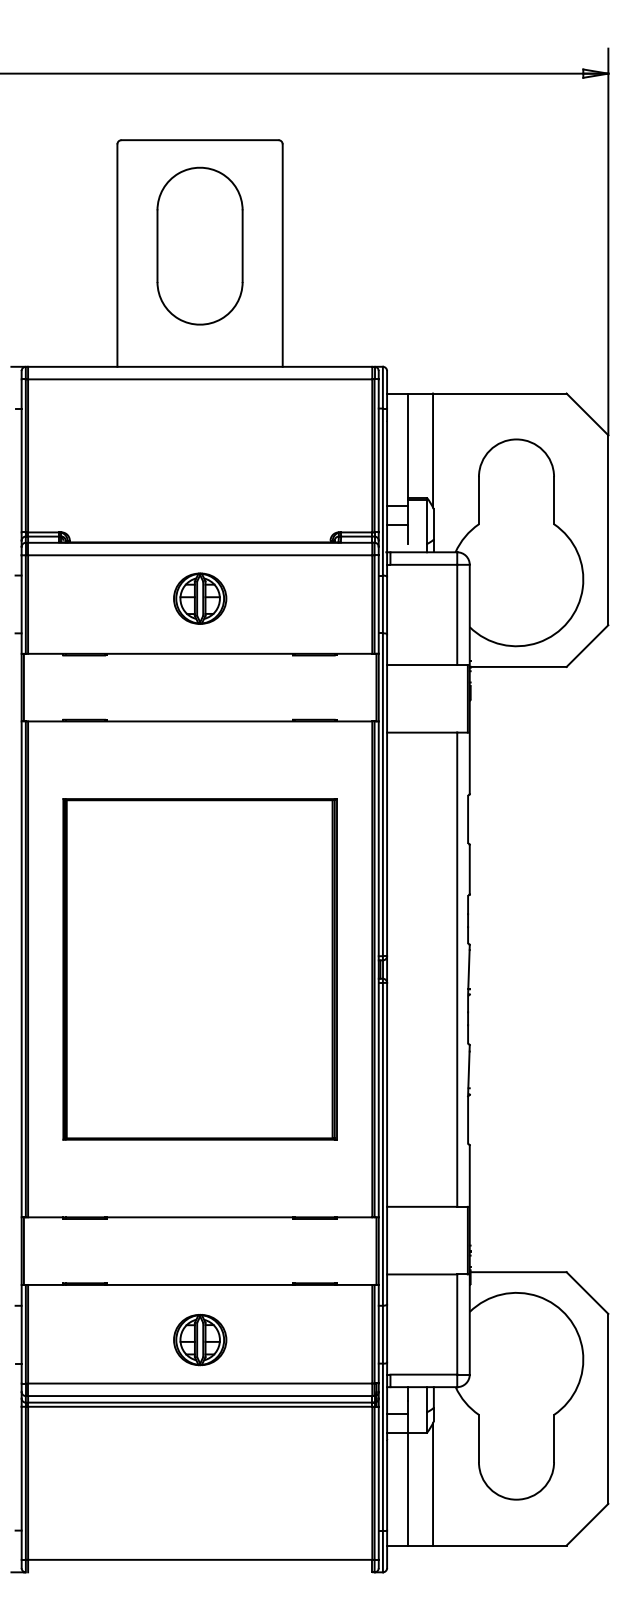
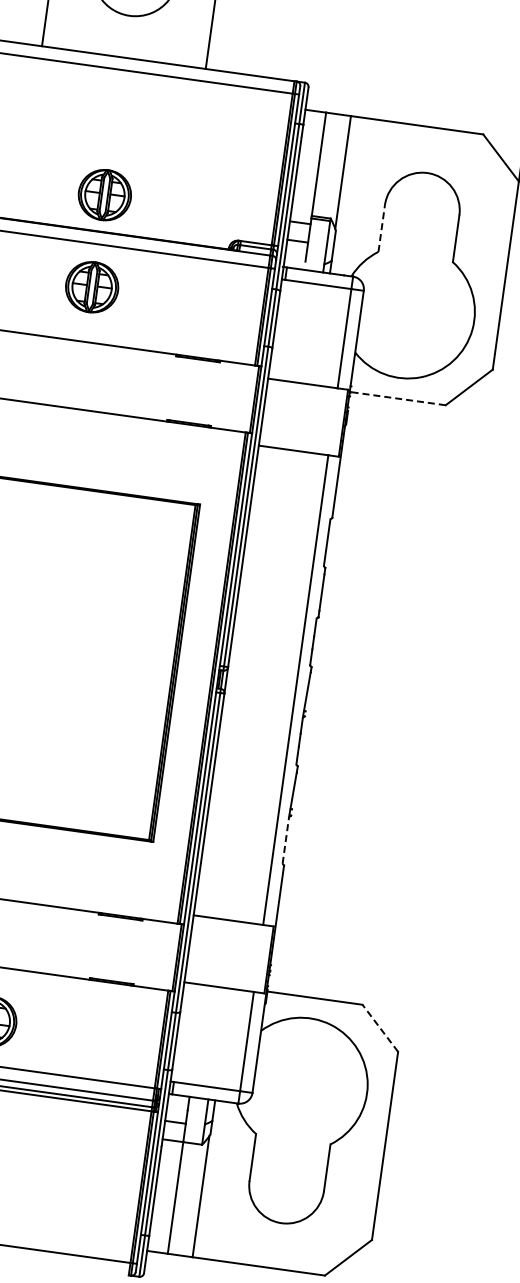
line: (478, 500) -> (381, 228), solid -> dashed
part: (200, 505) -> (105, 195), added
line: (518, 666) -> (398, 398), solid -> dashed
line: (468, 1119) -> (286, 840), solid -> dashed
line: (587, 1293) -> (380, 1028), solid -> dashed

